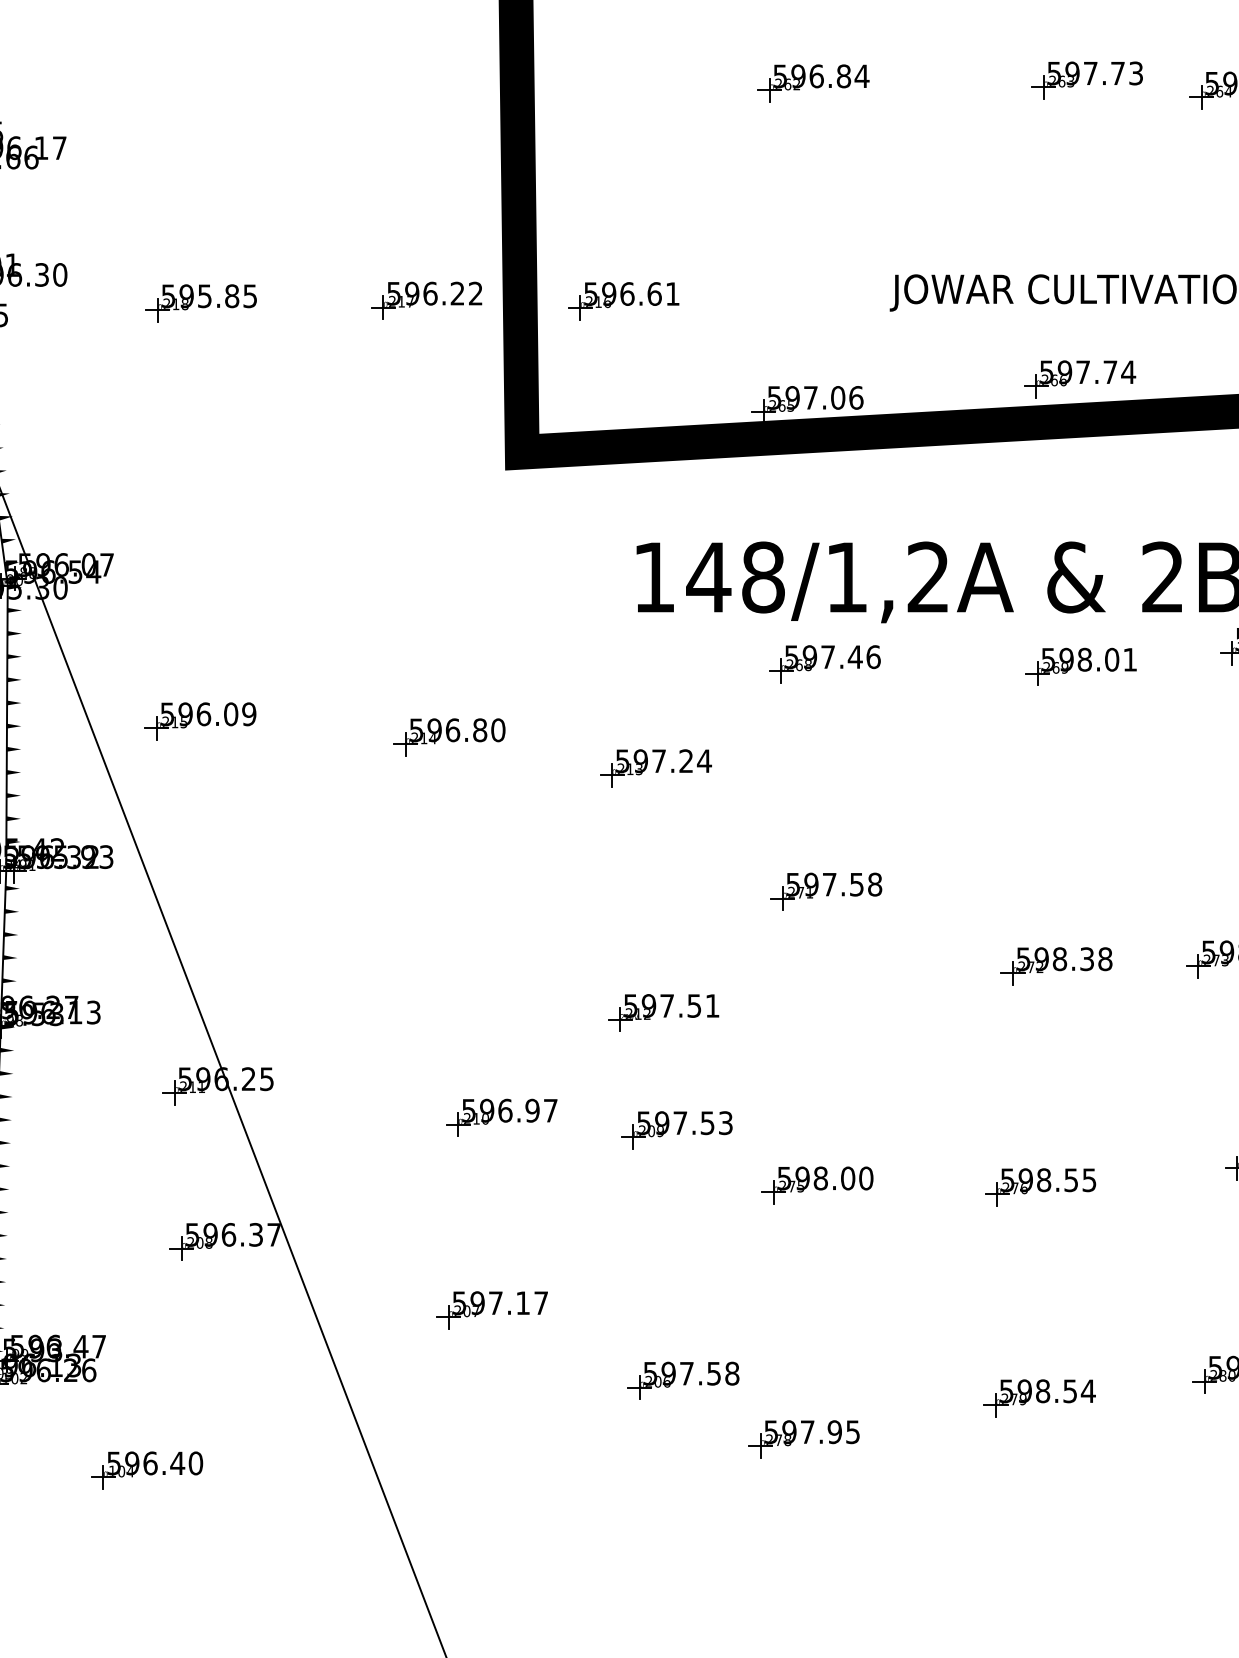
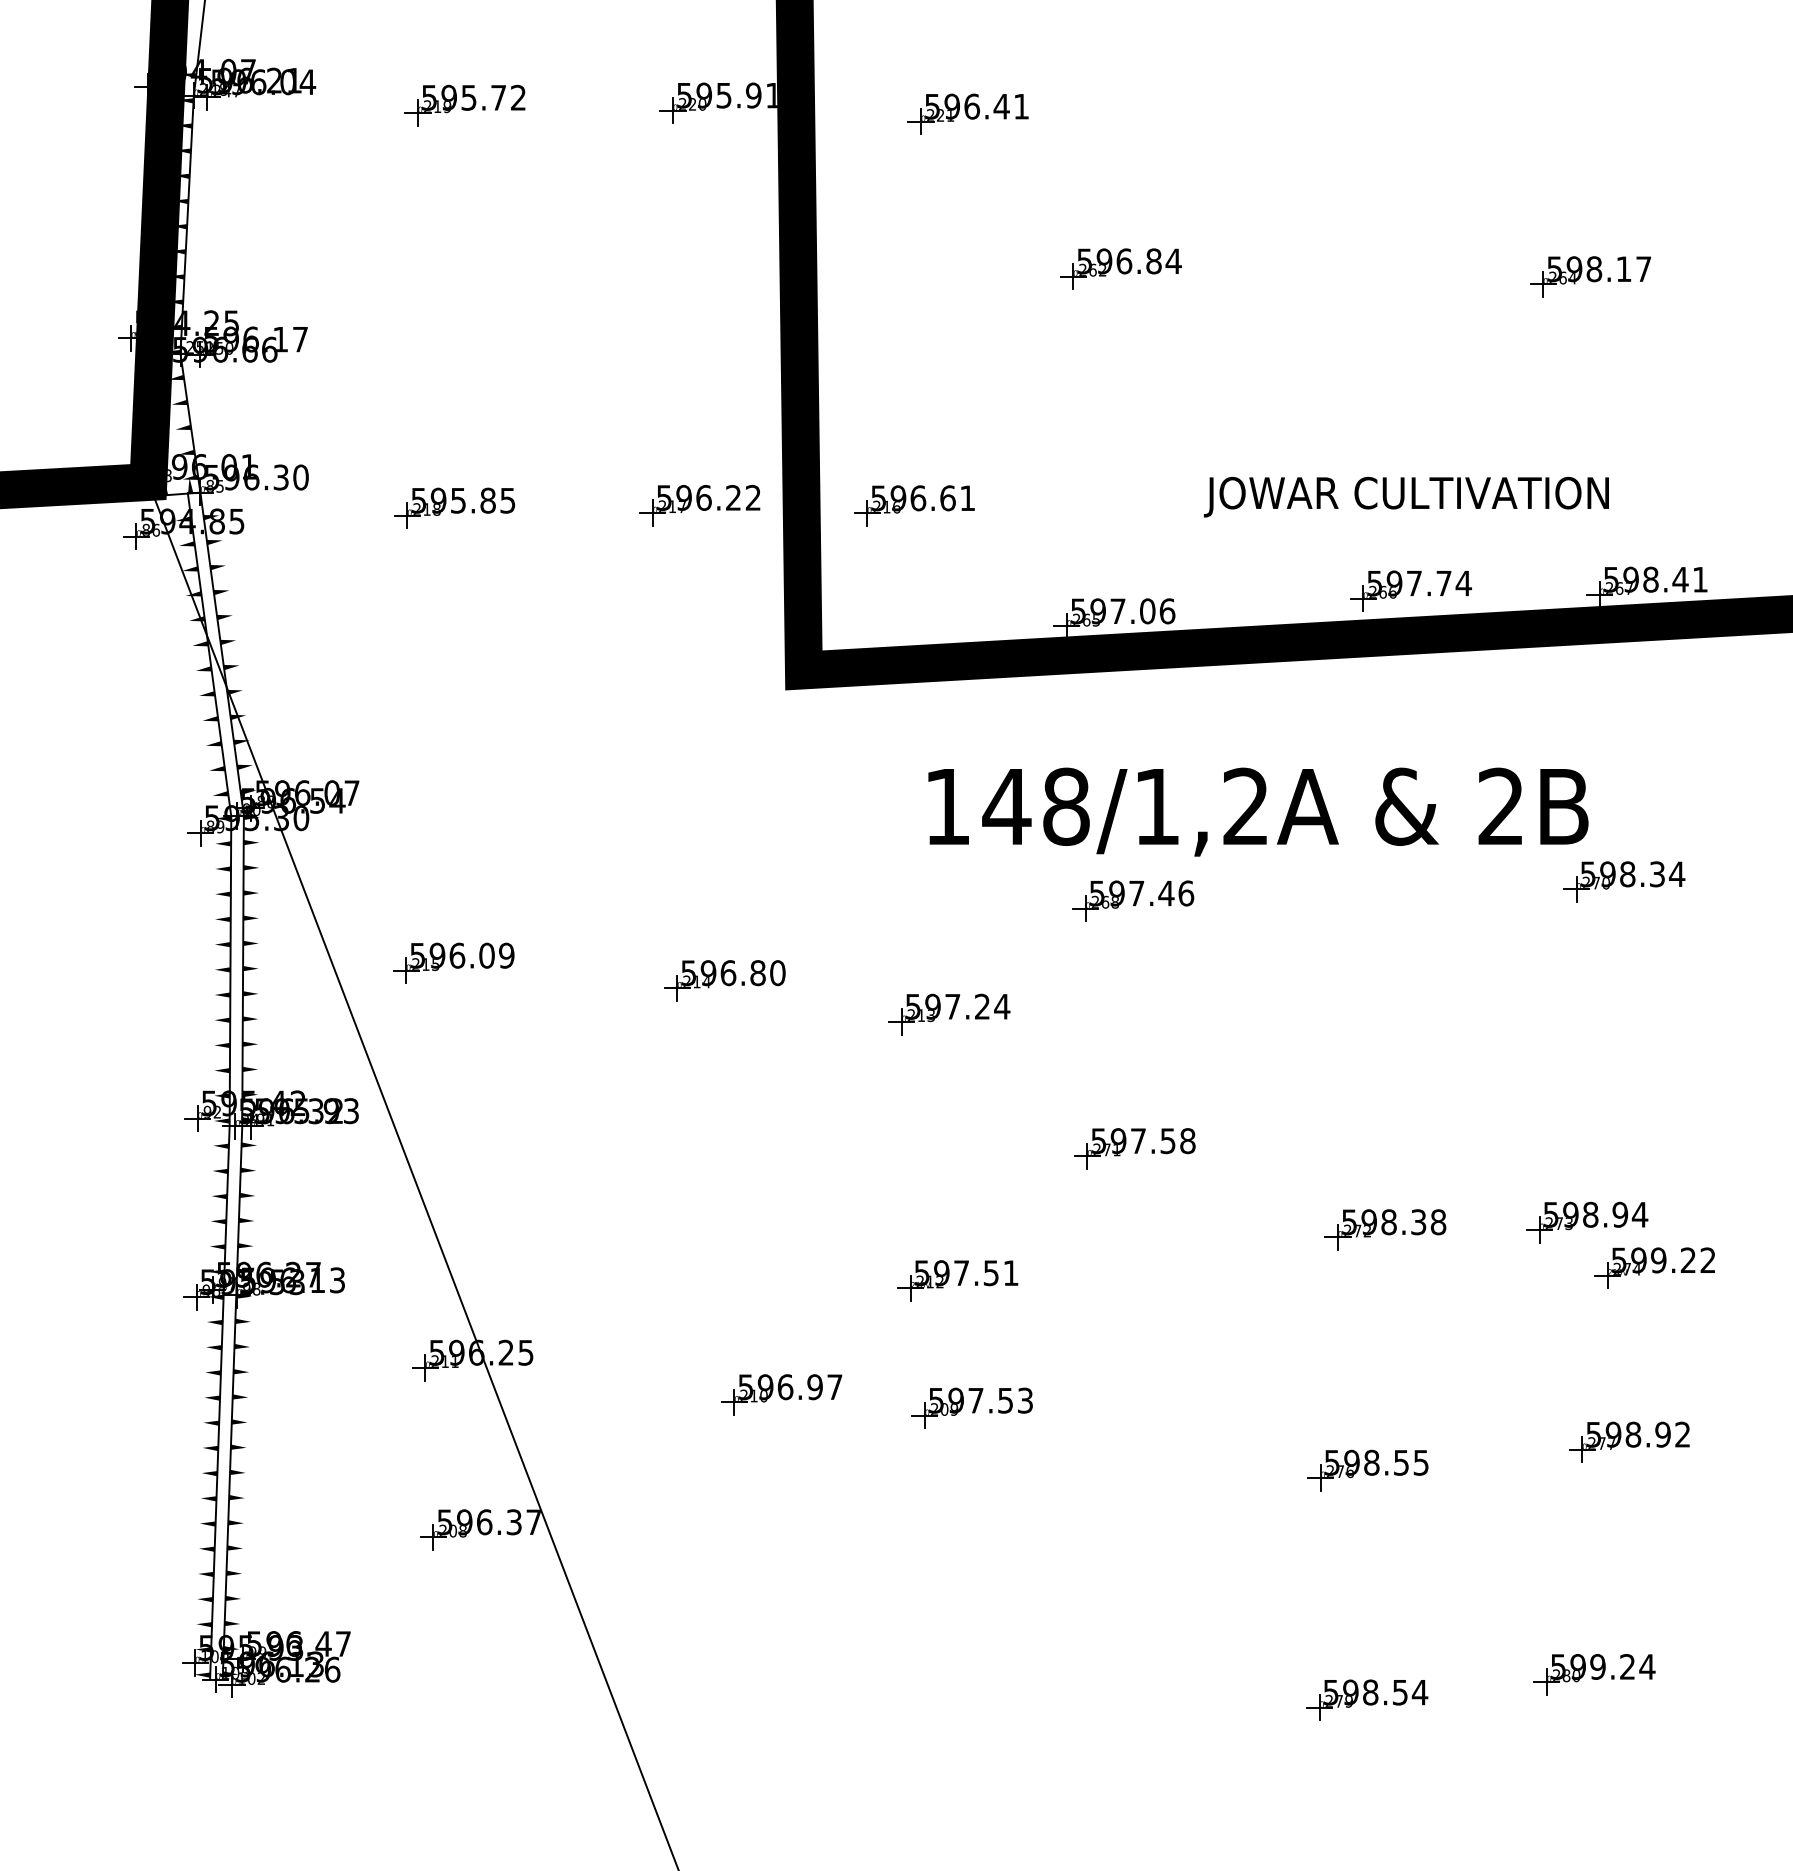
part: (1086, 80) -> (1418, 265), removed
part: (1080, 666) -> (1411, 903), removed
part: (817, 1185) -> (1125, 1468), removed
part: (491, 1309) -> (770, 1603), removed
part: (683, 1380) -> (979, 1680), removed
part: (803, 1439) -> (1110, 1744), removed
part: (147, 1470) -> (395, 1778), removed

